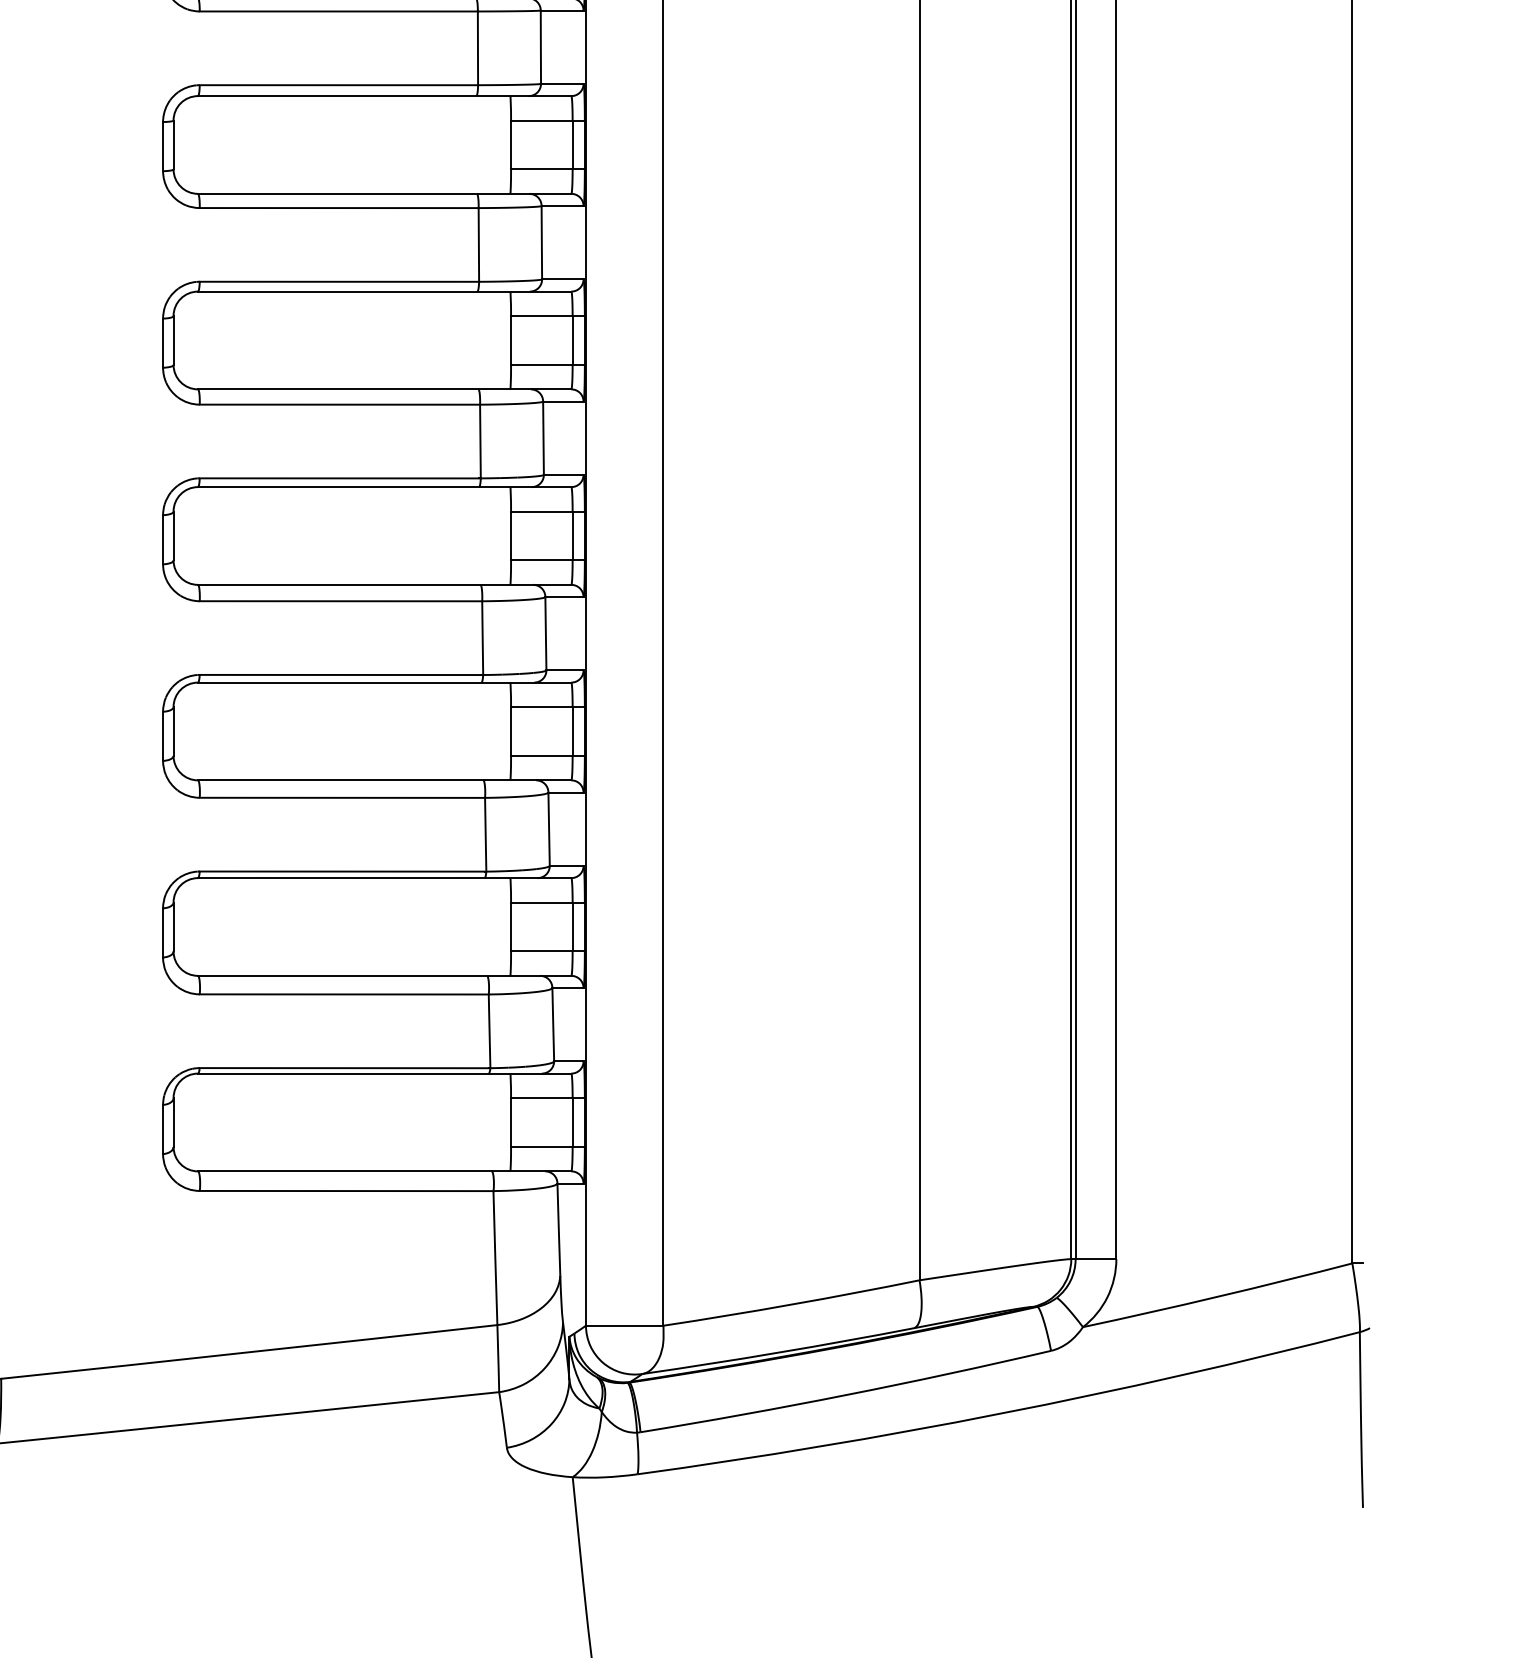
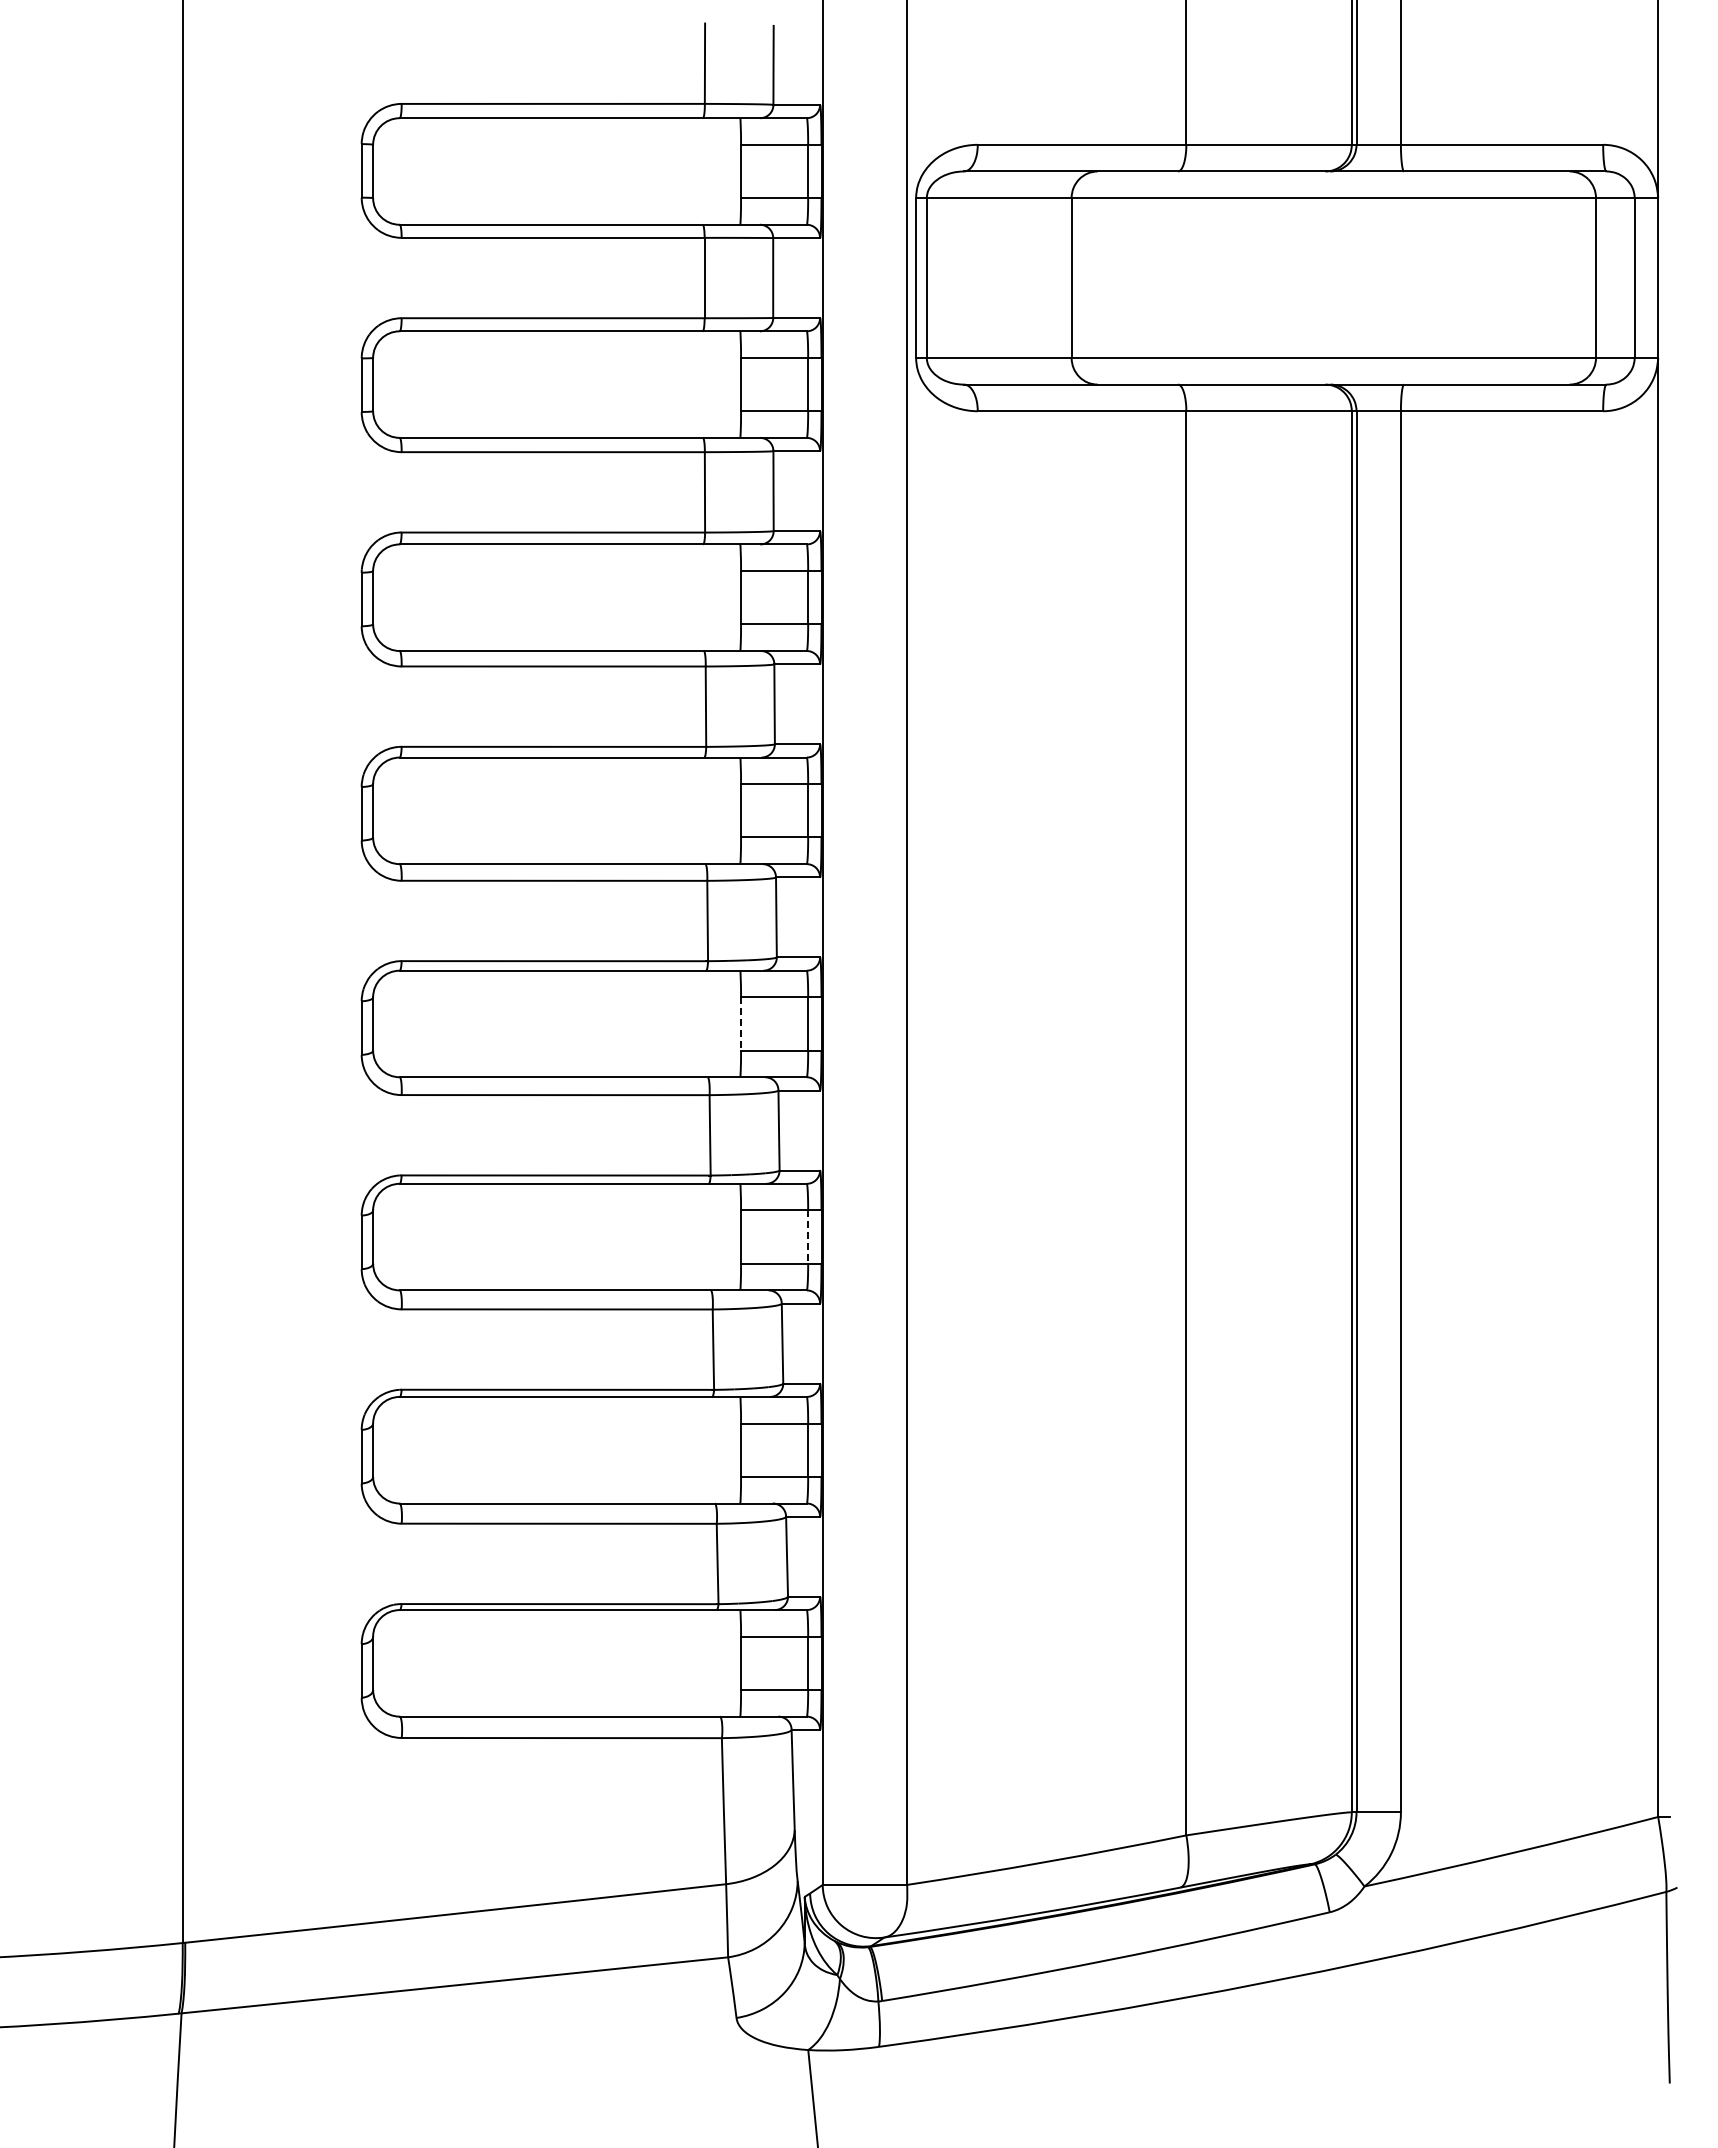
line: (511, 535) -> (741, 1023), solid -> dashed
line: (572, 731) -> (808, 1237), solid -> dashed

